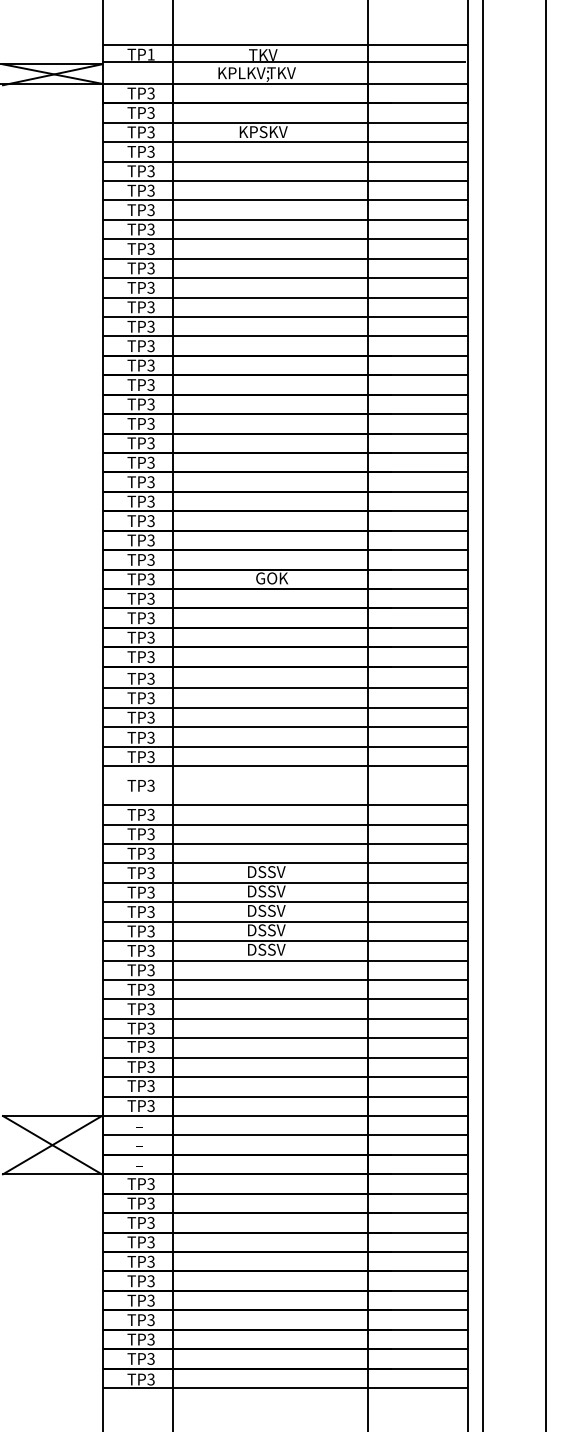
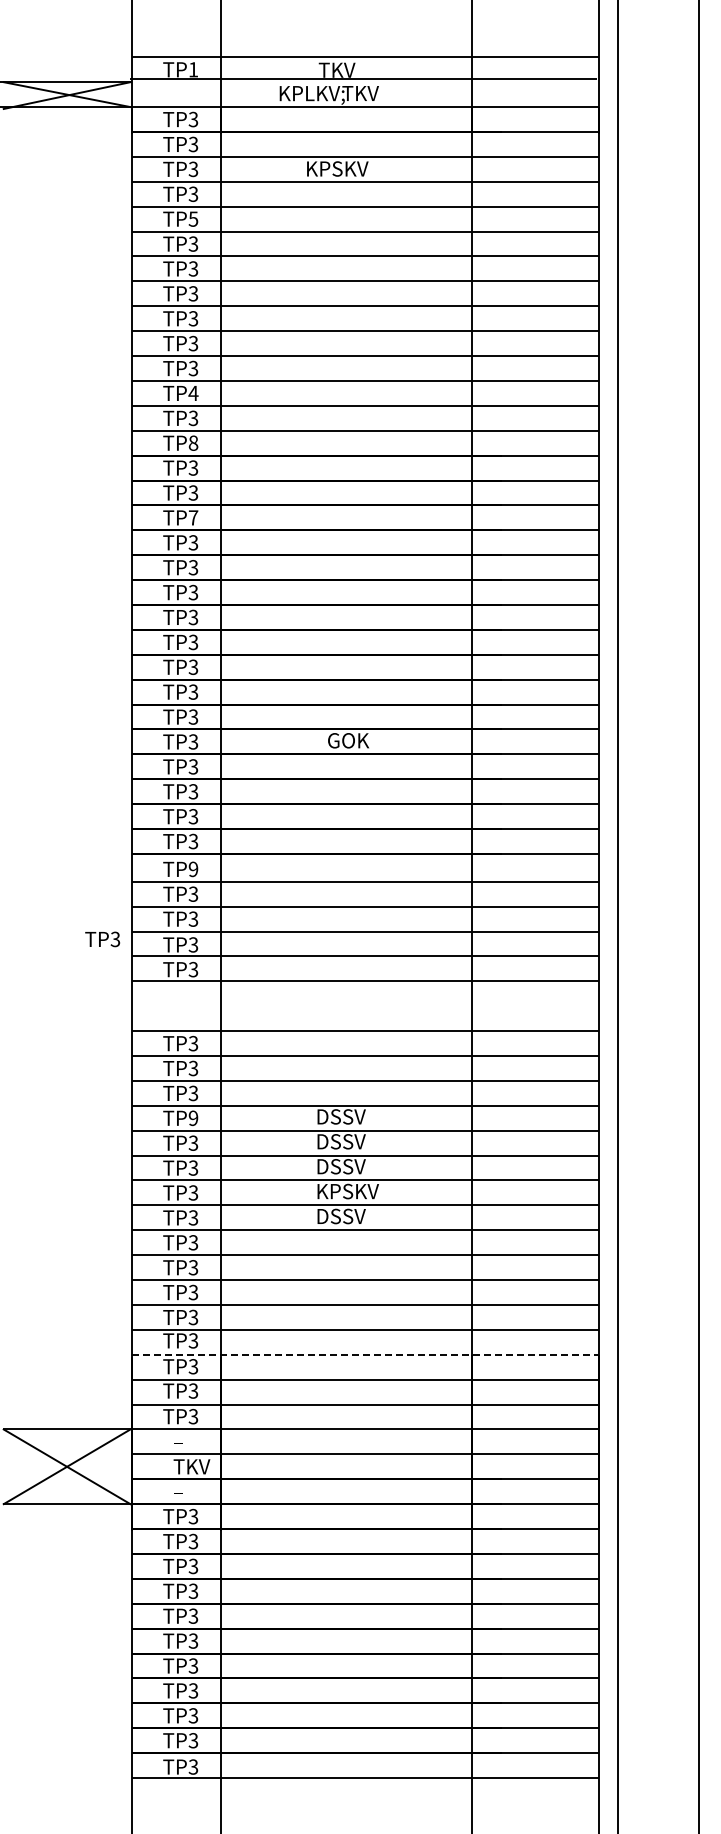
text: (151, 170) -> (193, 218), TP3 -> TP5
text: (151, 307) -> (193, 393), TP3 -> TP4
text: (151, 345) -> (193, 442), TP3 -> TP8
text: (151, 404) -> (193, 517), TP3 -> TP7
text: (151, 678) -> (193, 869), TP3 -> TP9
text: (140, 785) -> (102, 939), moved
text: (151, 873) -> (193, 1118), TP3 -> TP9
text: (272, 930) -> (348, 1191), DSSV -> KPSKV
line: (286, 1057) -> (366, 1354), solid -> dashed
text: (149, 1144) -> (191, 1466), – -> TKV

